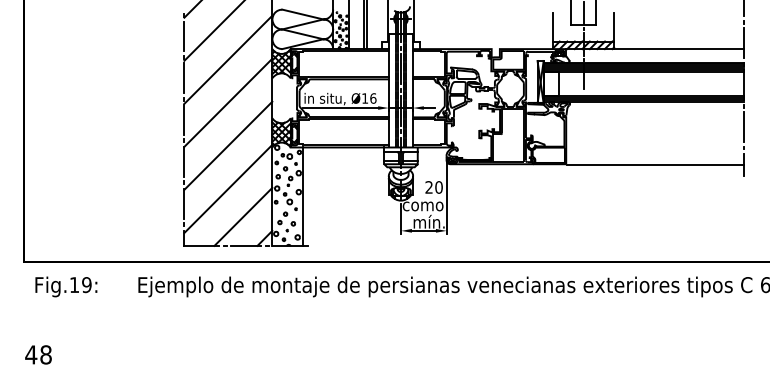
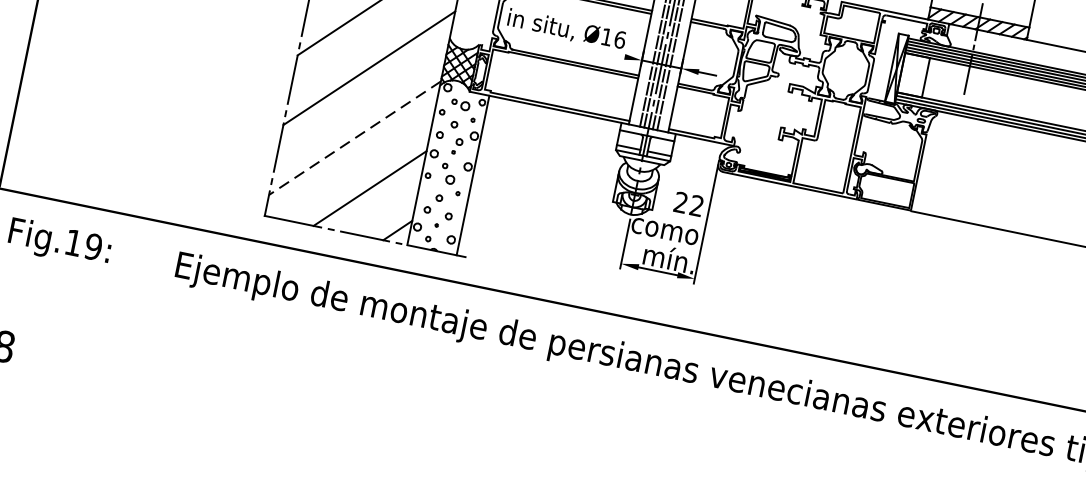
line: (340, 108) -> (563, 45), removed
text: (438, 187) -> (696, 205), 20 -> 22
line: (228, 189) -> (355, 139), solid -> dashed

